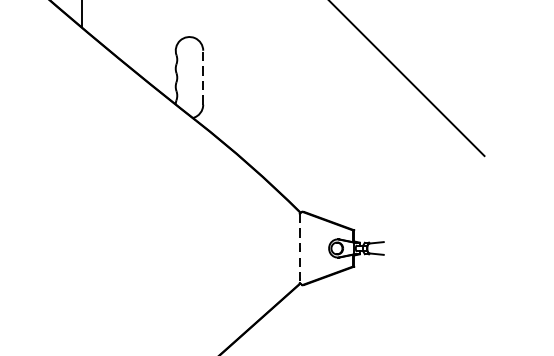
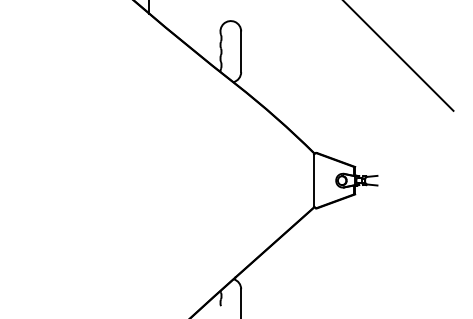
line: (203, 77) -> (241, 51), dashed -> solid
line: (300, 249) -> (314, 181), dashed -> solid

